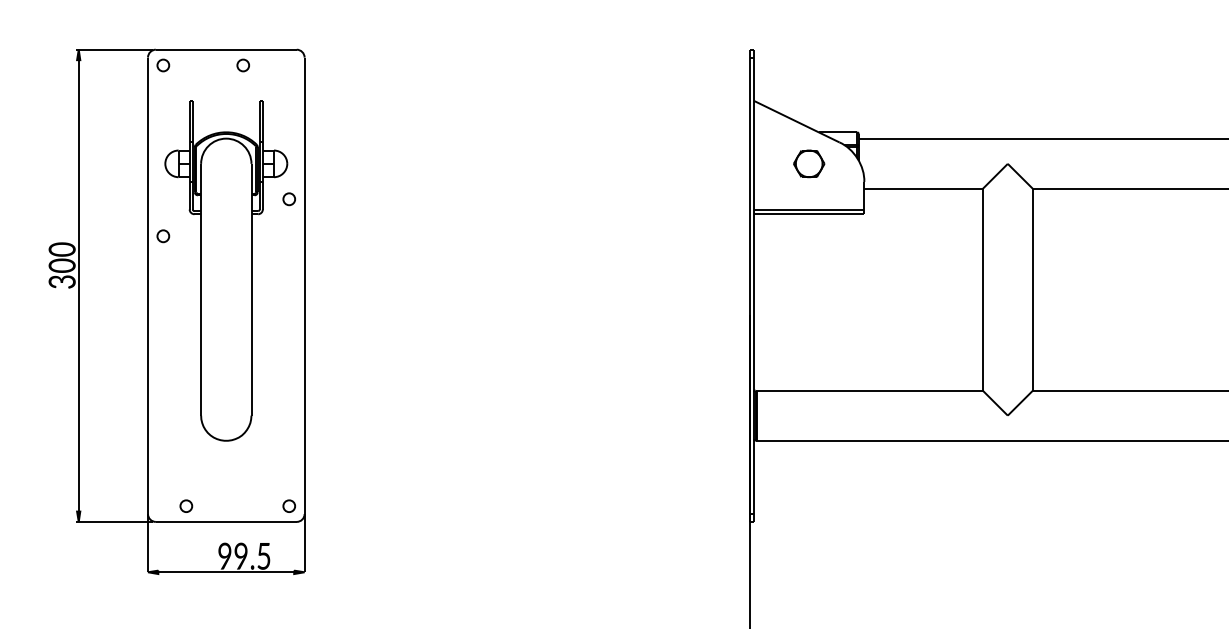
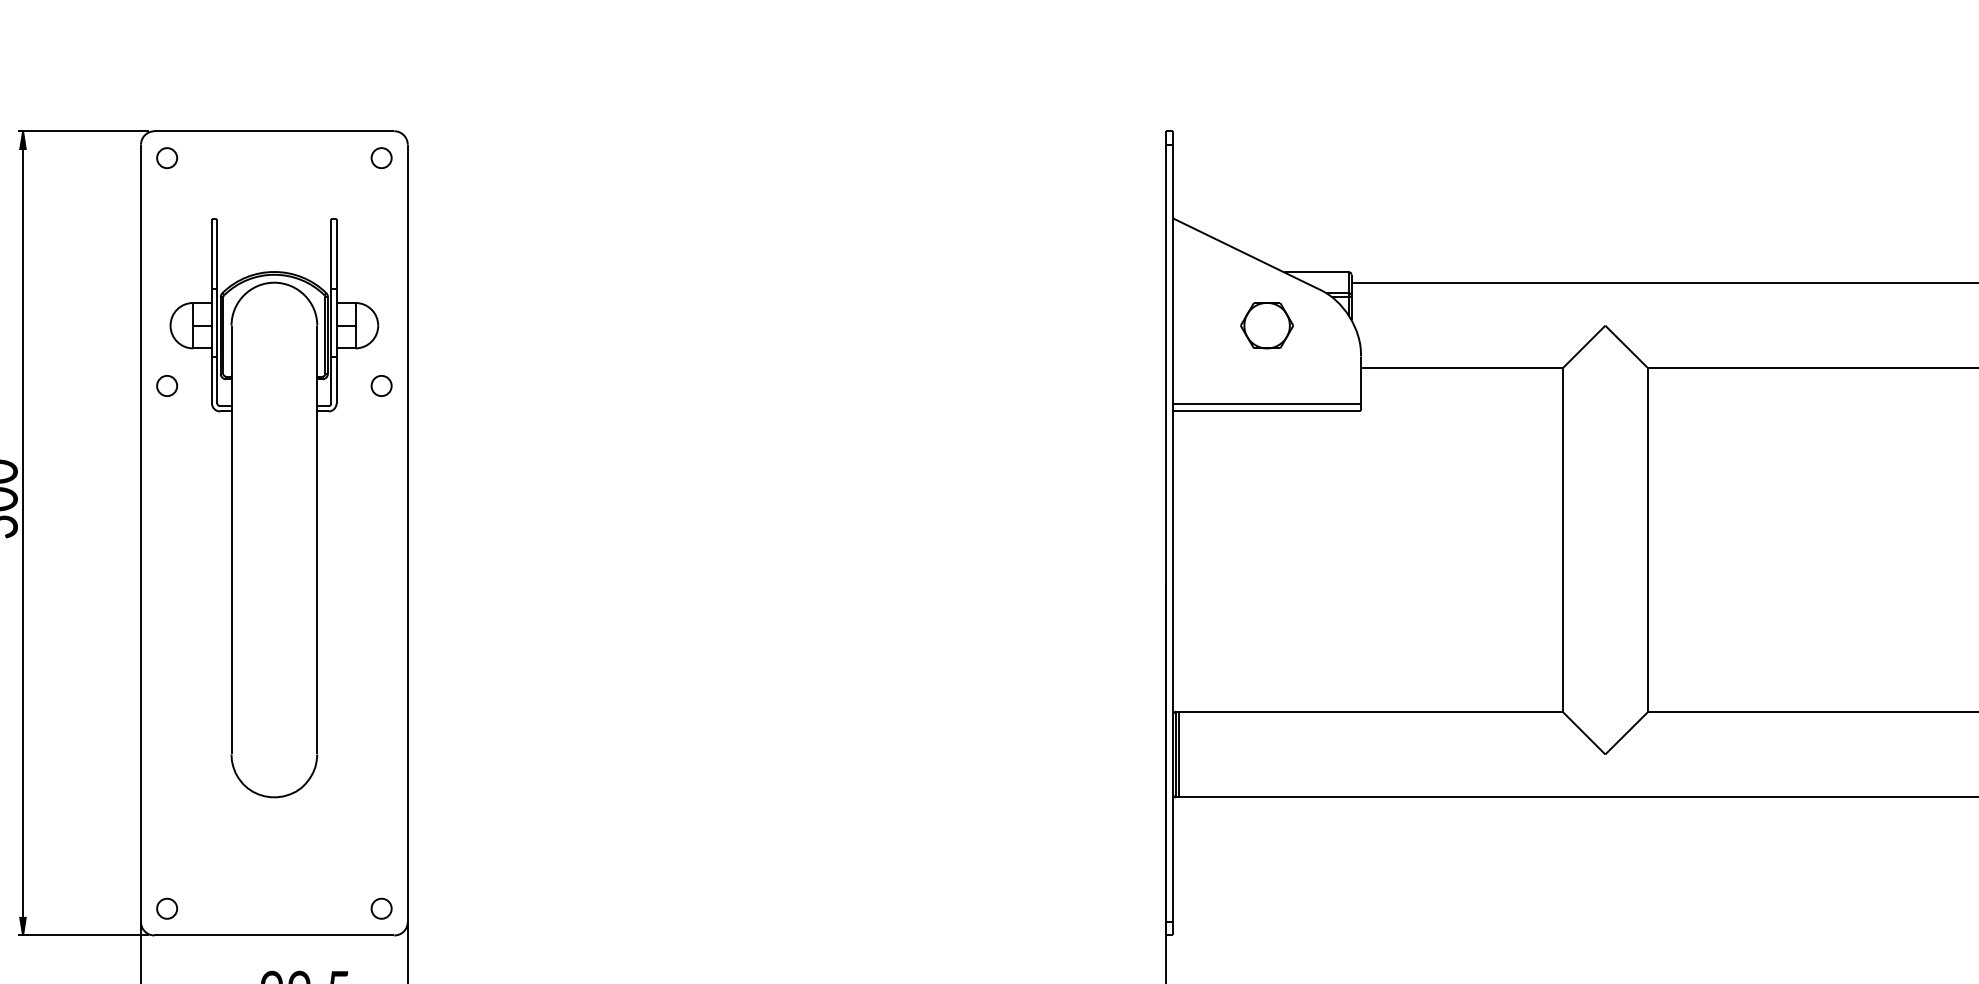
part: (242, 65) -> (380, 158), moved
part: (163, 236) -> (167, 386), moved
part: (186, 505) -> (167, 907), moved

